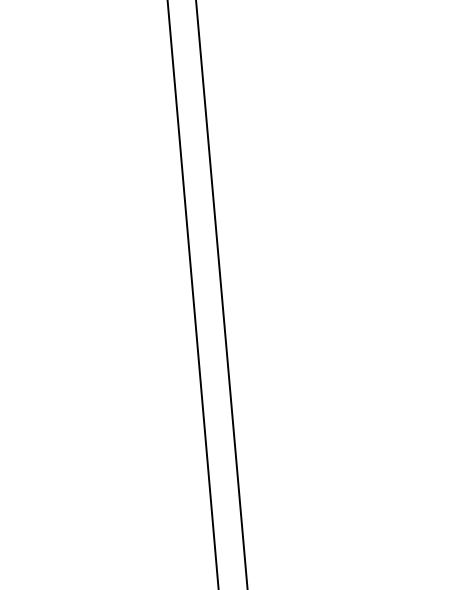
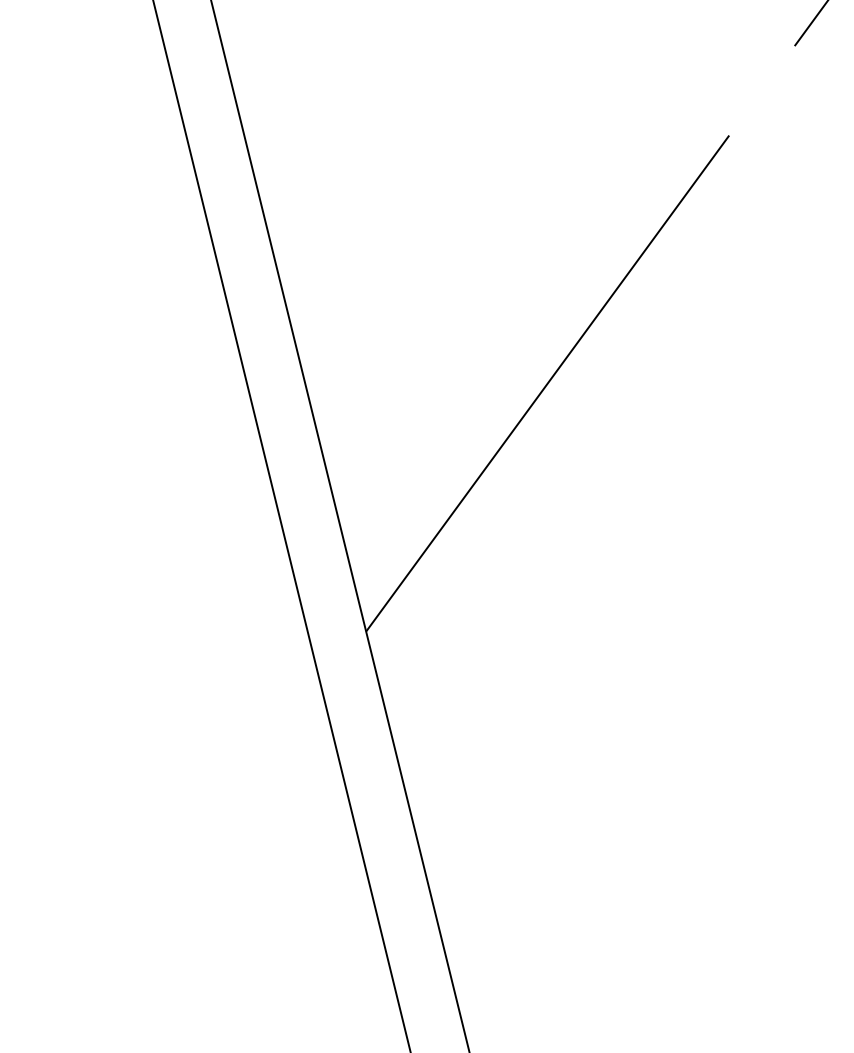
hatch: (330, 181) -> (546, 383), added

